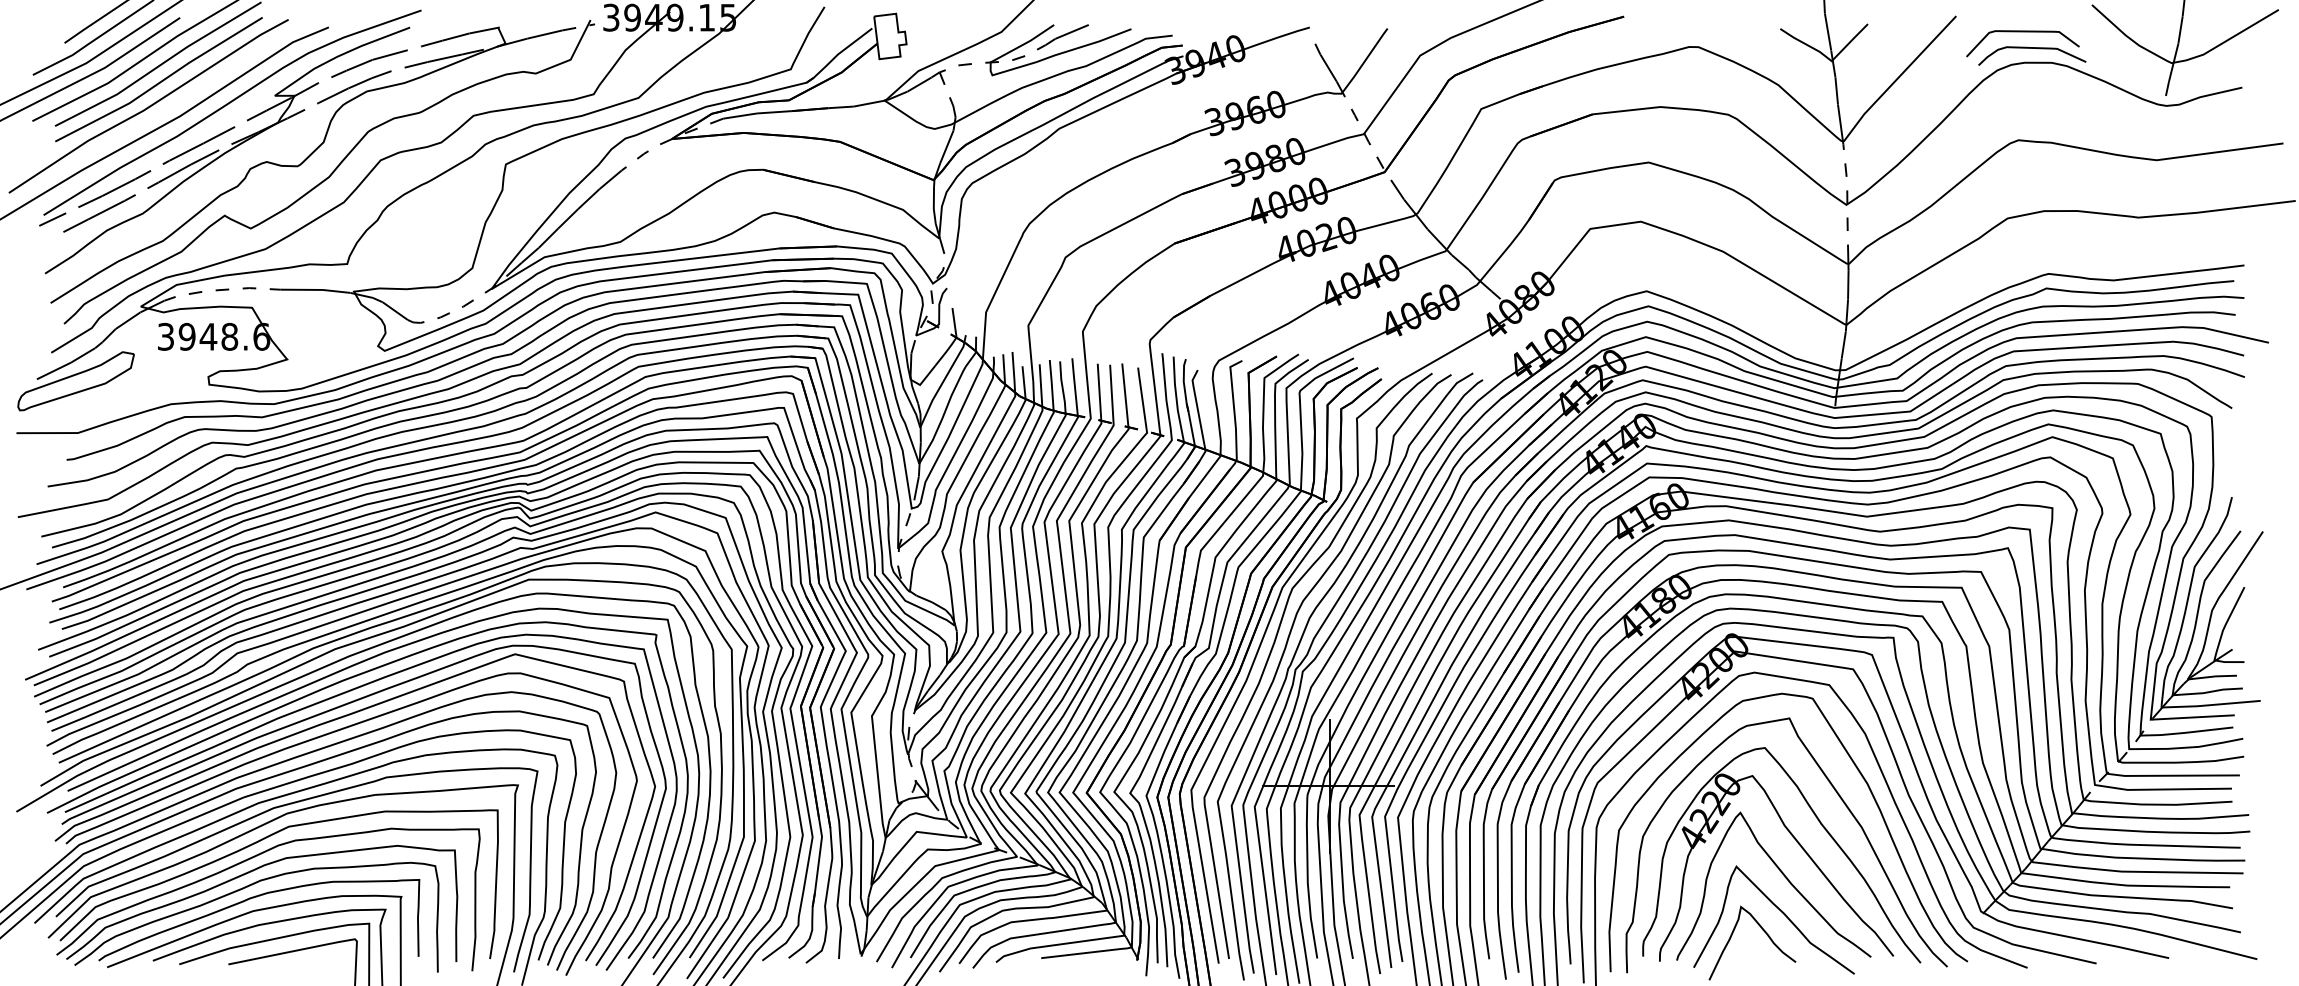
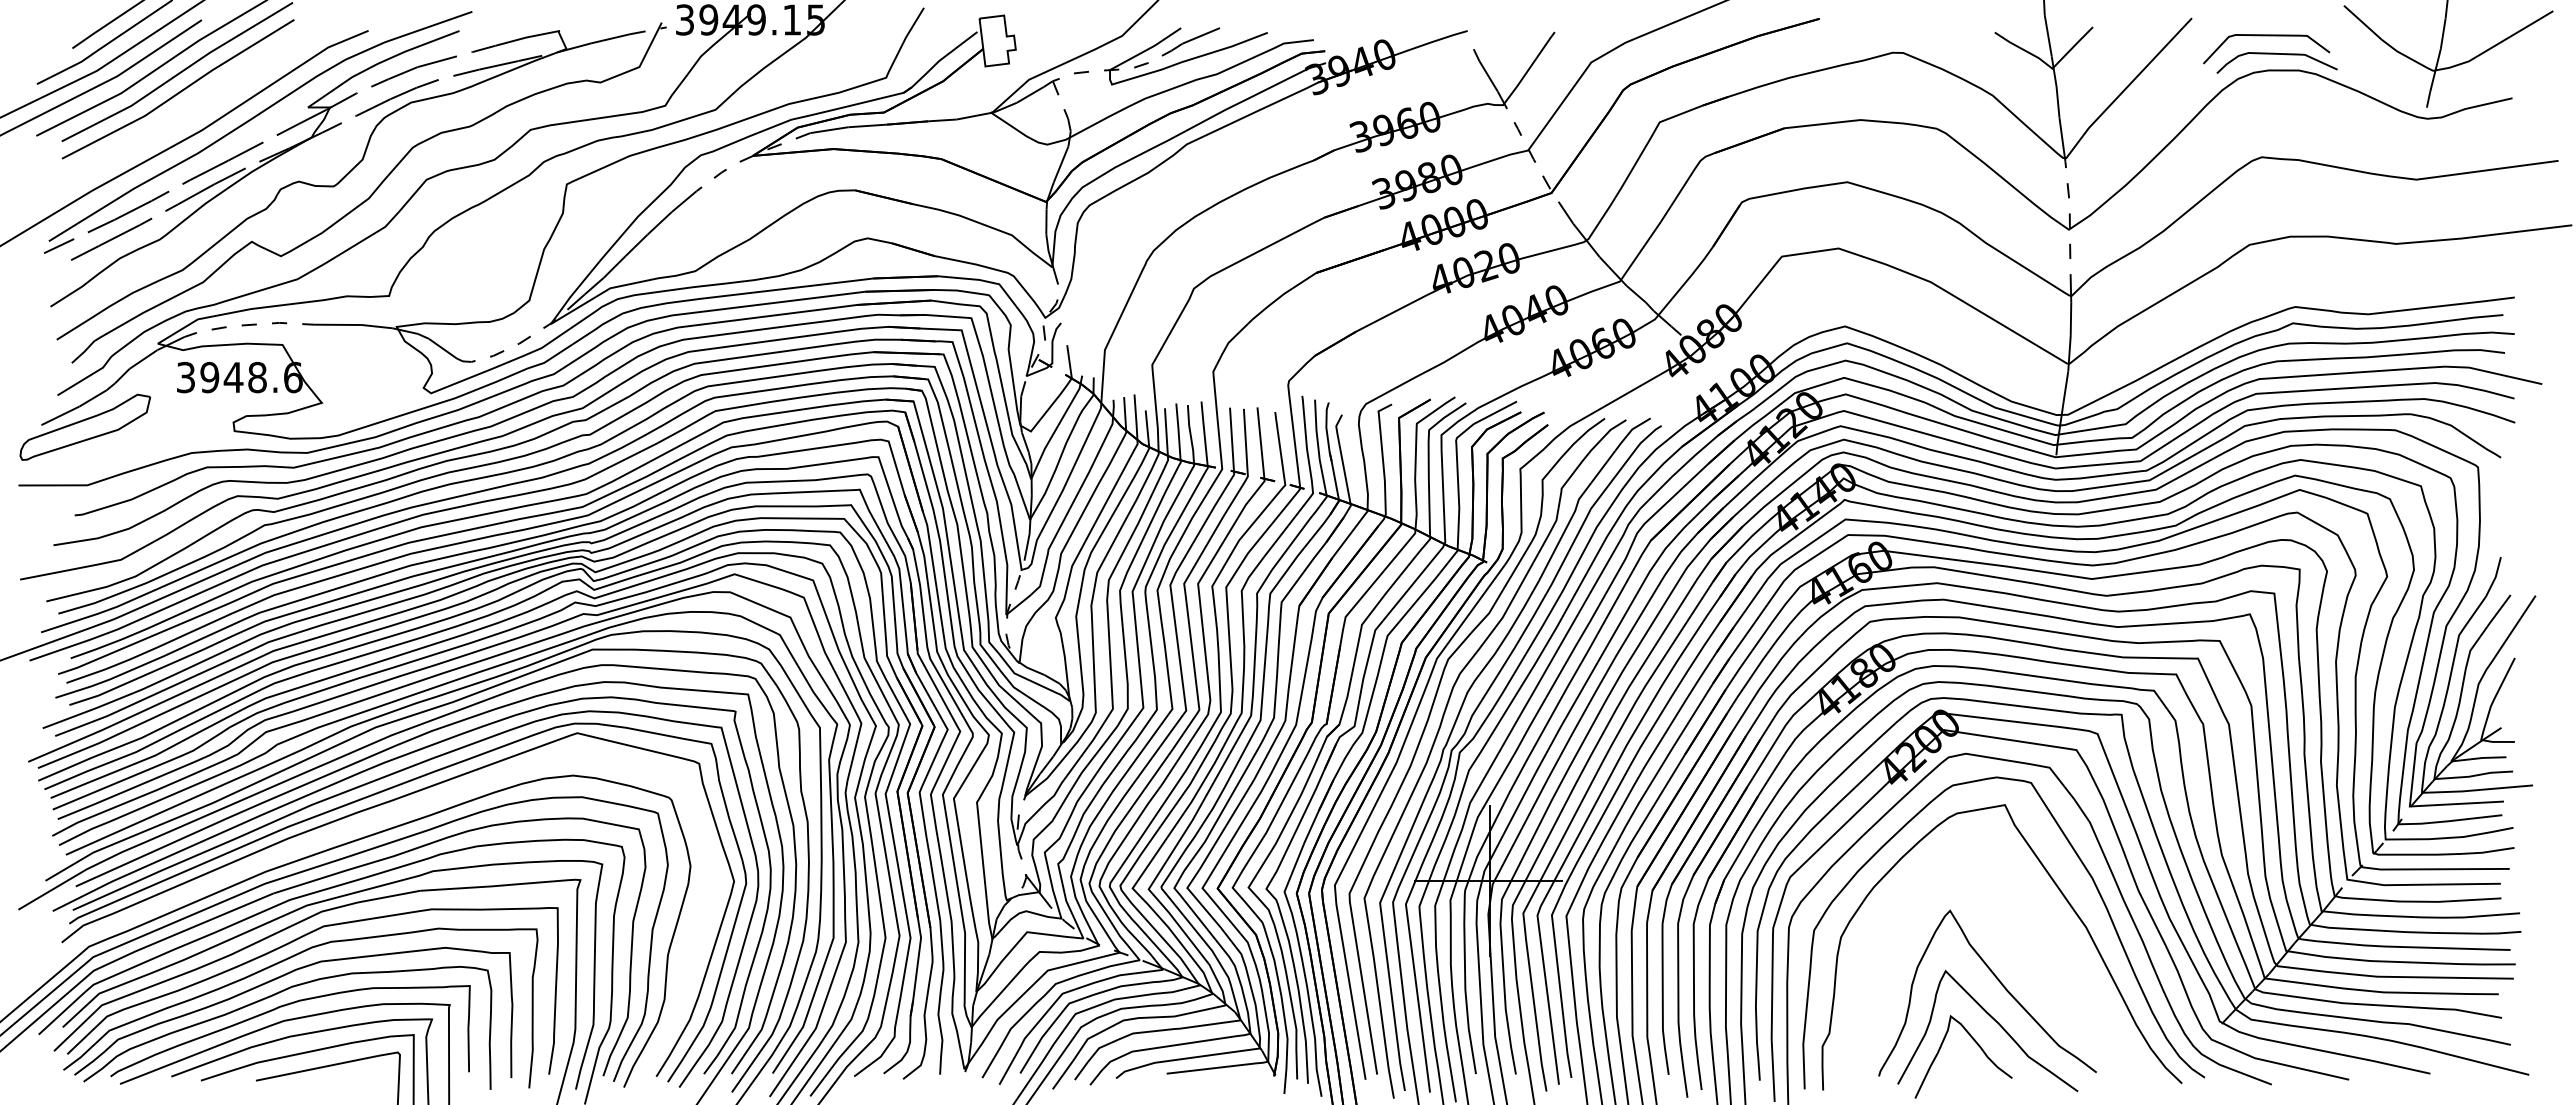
line: (149, 105) -> (167, 118), removed
curve: (323, 736) -> (362, 825), removed
part: (1797, 842) -> (2013, 944), removed

